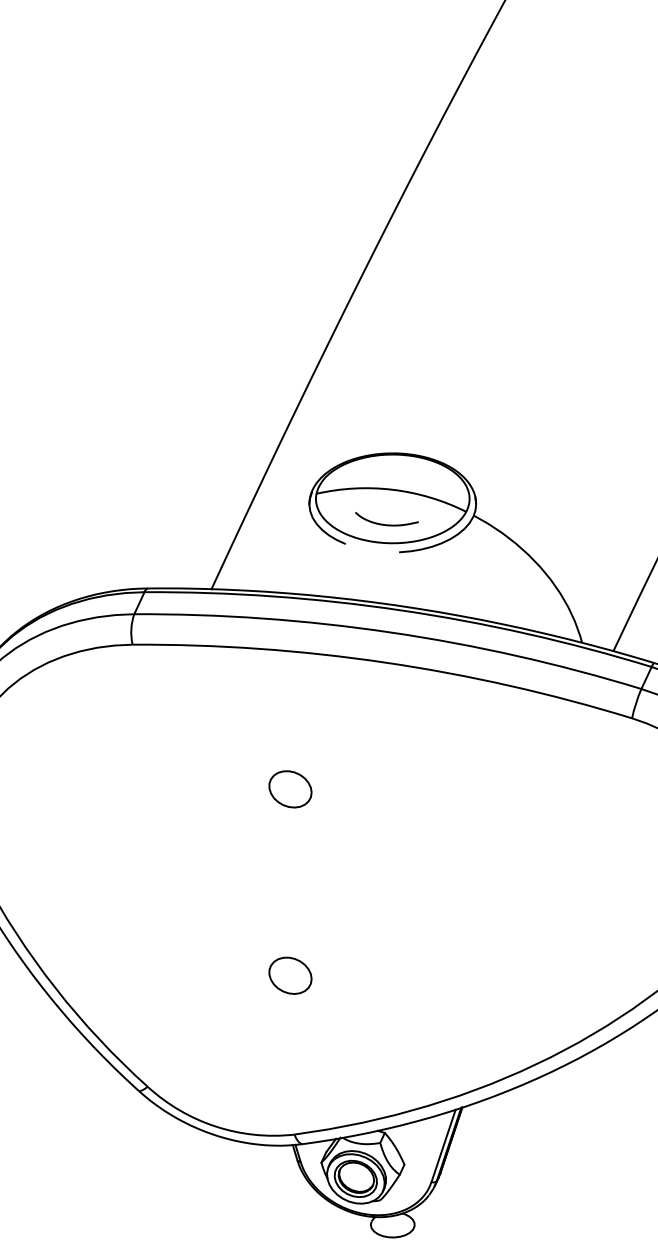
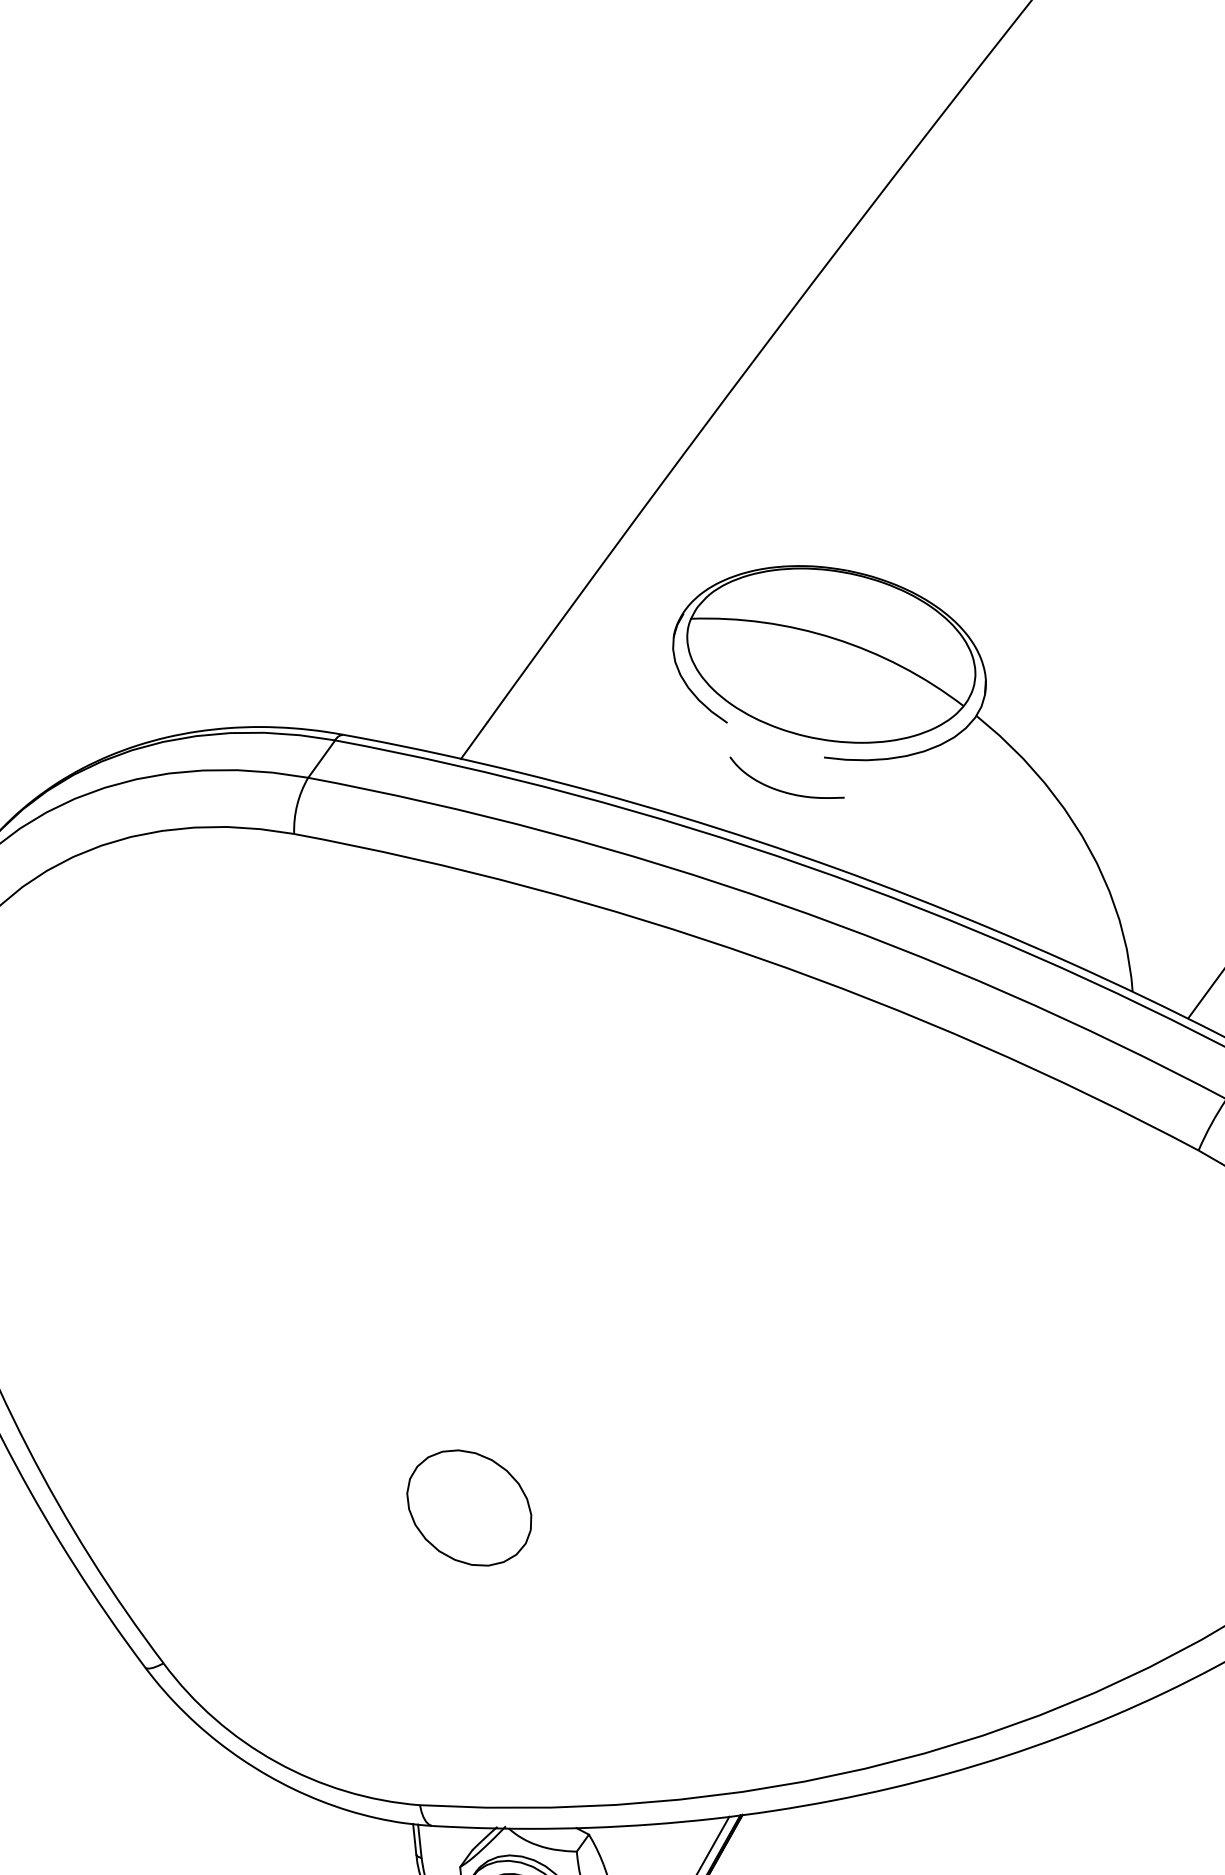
curve: (386, 524) -> (783, 790), moved
part: (290, 789) -> (536, 1160), removed
part: (290, 975) -> (469, 1507), size x1.6

